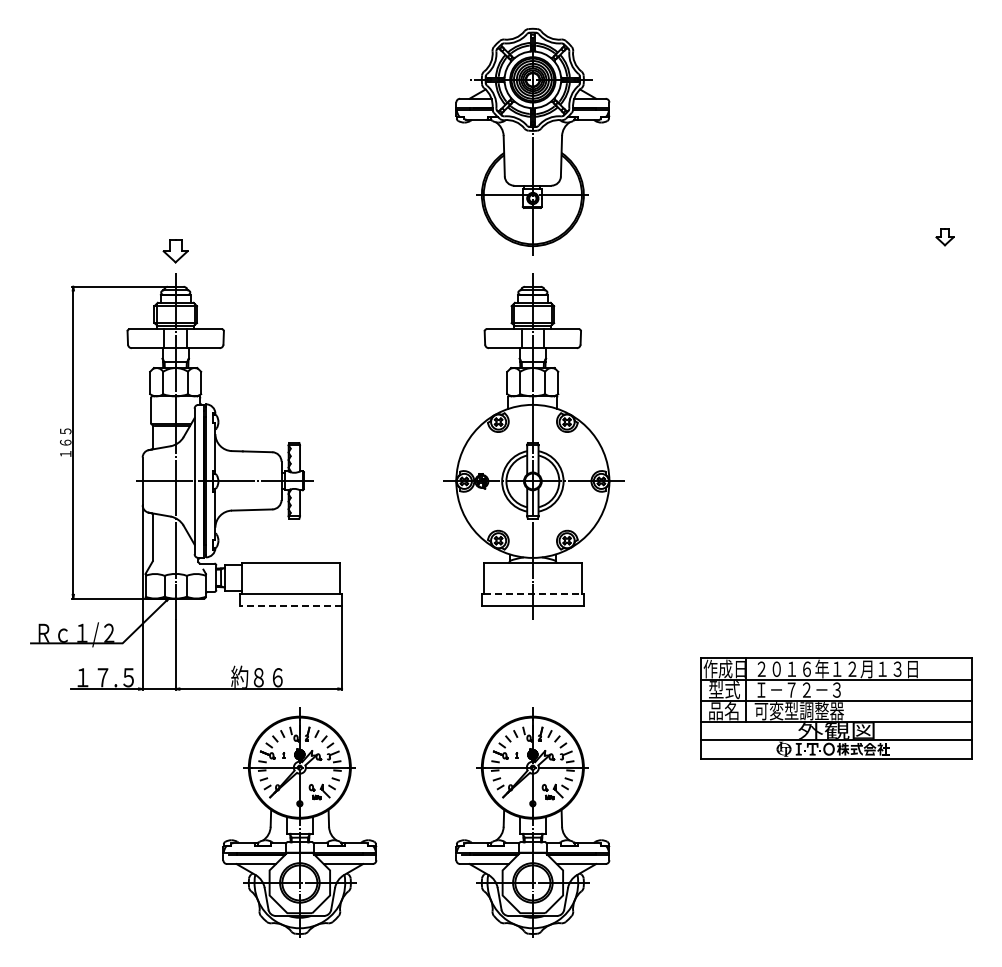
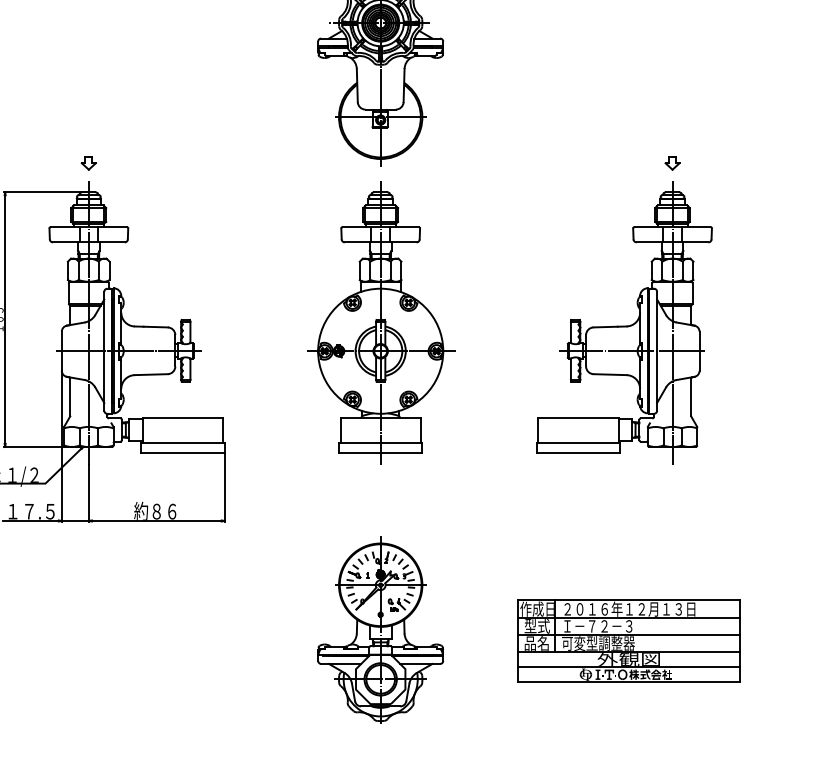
part: (944, 237) -> (672, 163), moved
part: (175, 251) -> (88, 163), size x0.71
part: (831, 446) -> (624, 322), added
line: (533, 593) -> (381, 442), dashed -> solid
line: (290, 606) -> (182, 453), dashed -> solid
part: (836, 708) -> (628, 641), moved
part: (299, 822) -> (189, 629), removed

